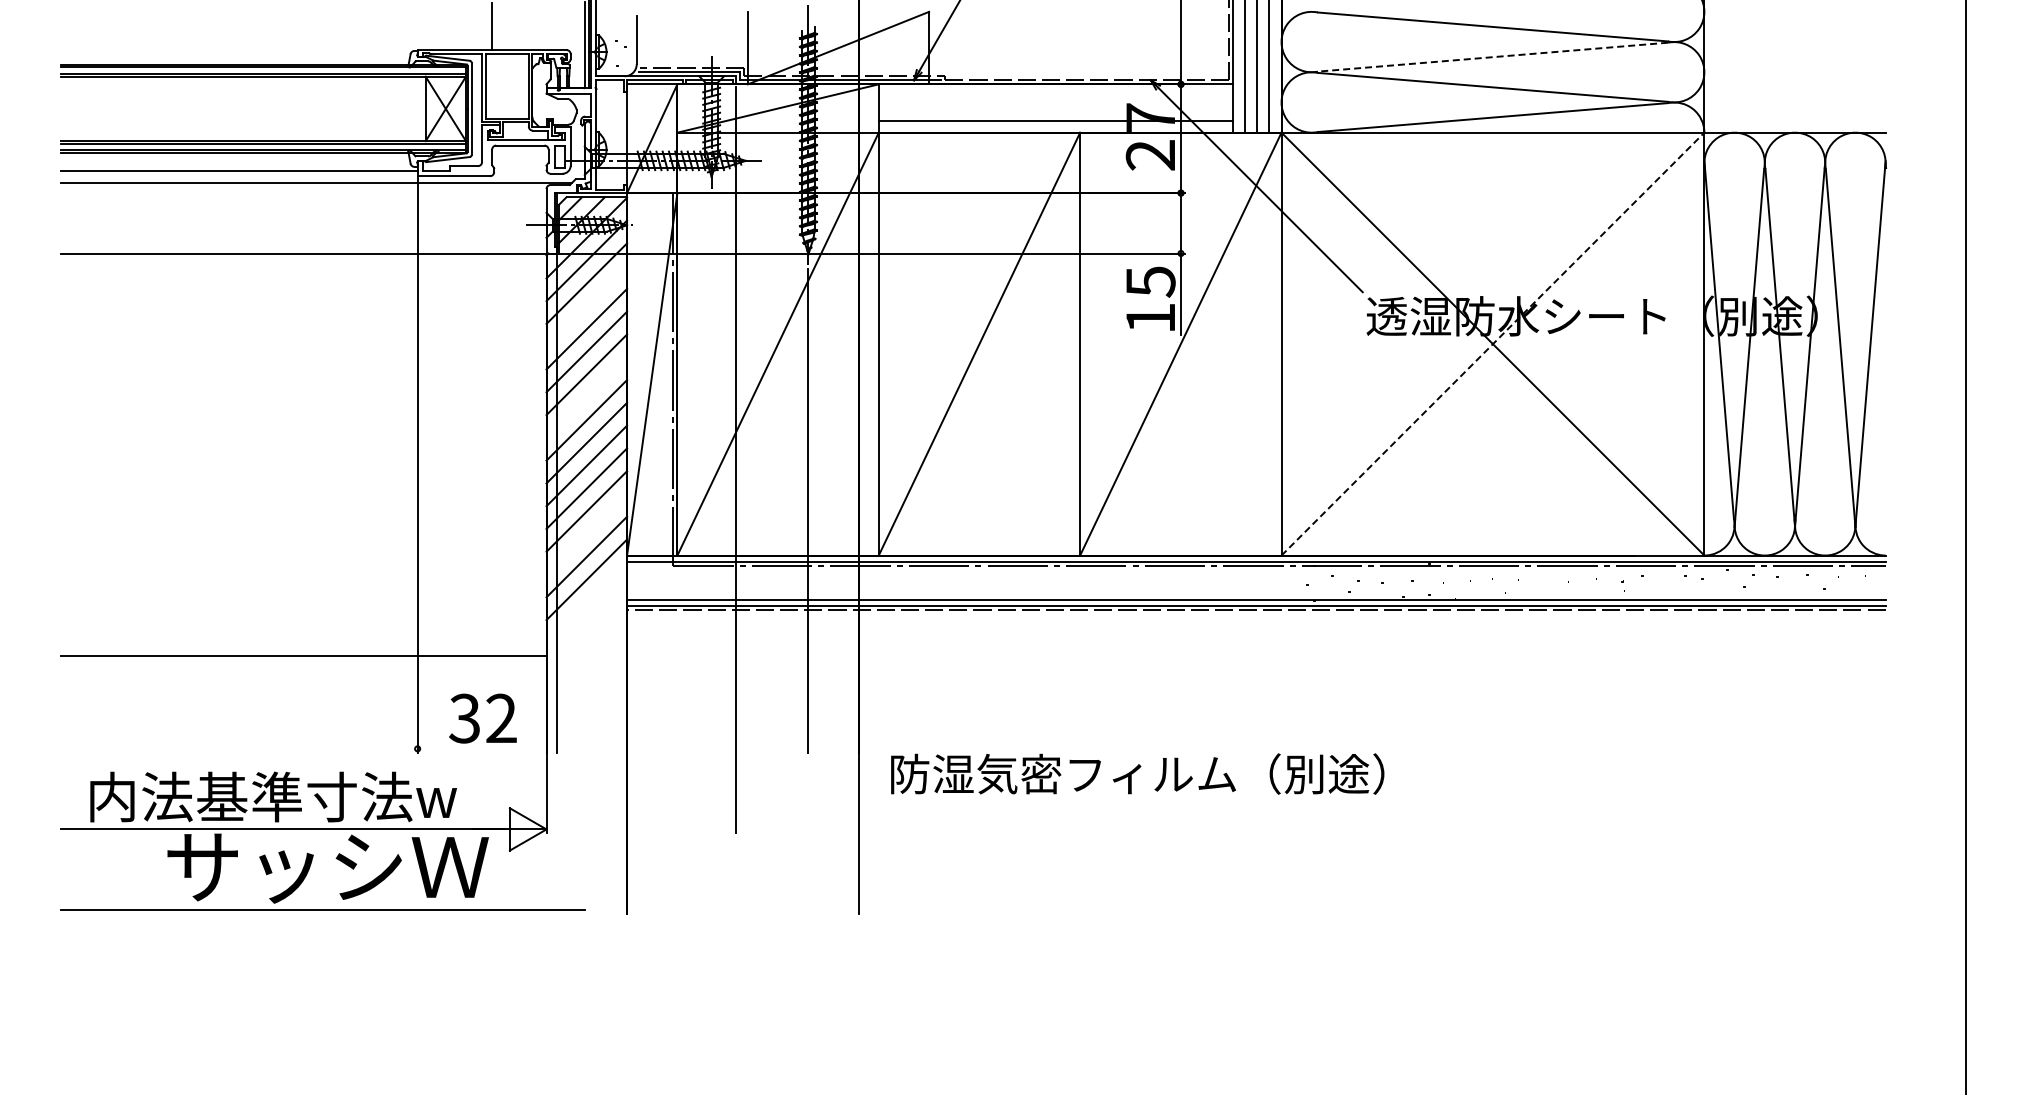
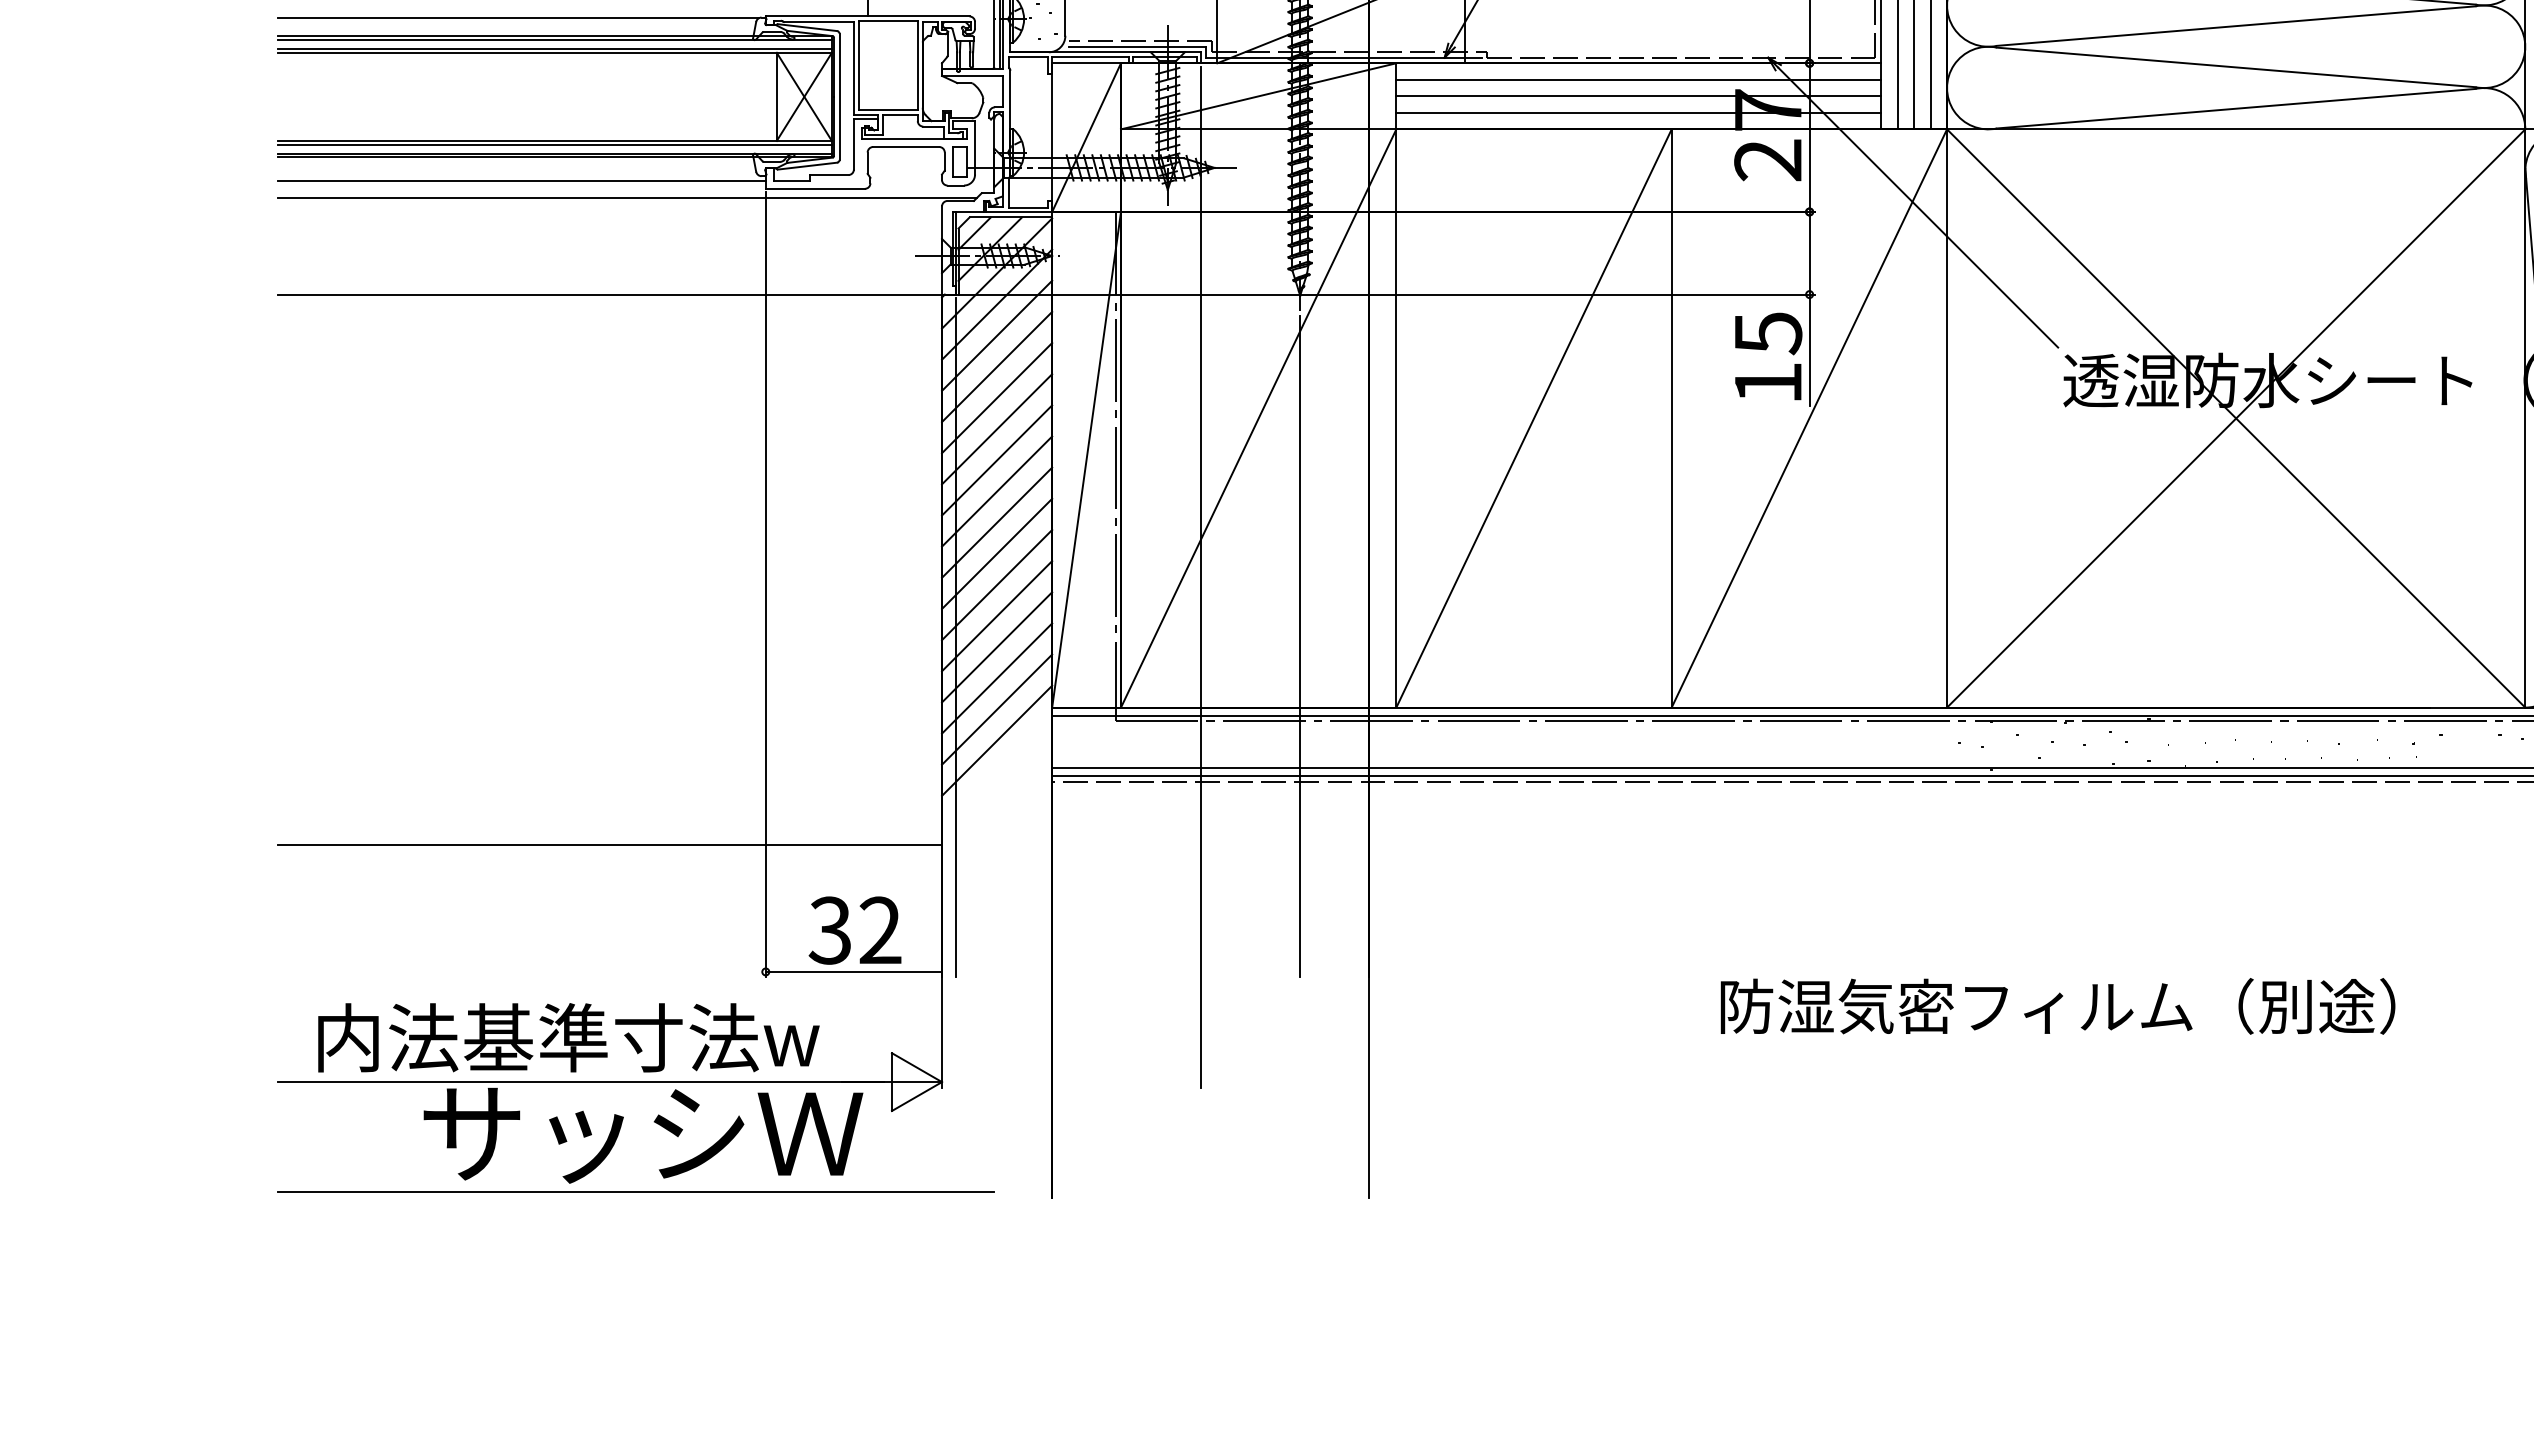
line: (236, 51) -> (518, 18), added
line: (1492, 57) -> (2235, 26), dashed -> solid
line: (1055, 96) -> (1637, 79), added
line: (1055, 108) -> (1637, 96), added
line: (586, 306) -> (996, 367), added
line: (1493, 343) -> (2236, 417), dashed -> solid
line: (586, 397) -> (996, 491), added
line: (586, 534) -> (996, 678), added
line: (481, 748) -> (853, 971), added
text: (1137, 773) -> (2057, 1005), moved

